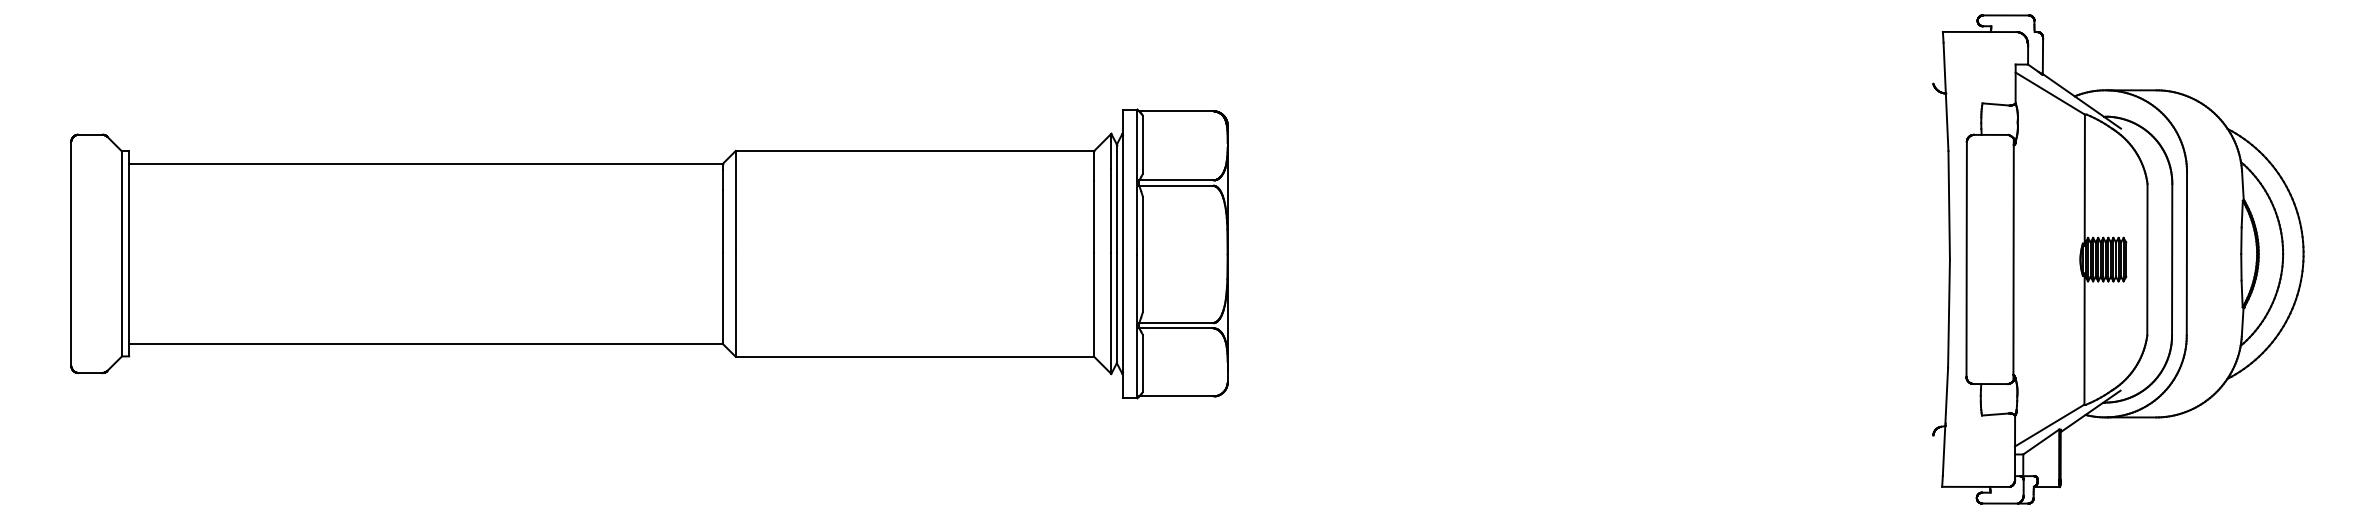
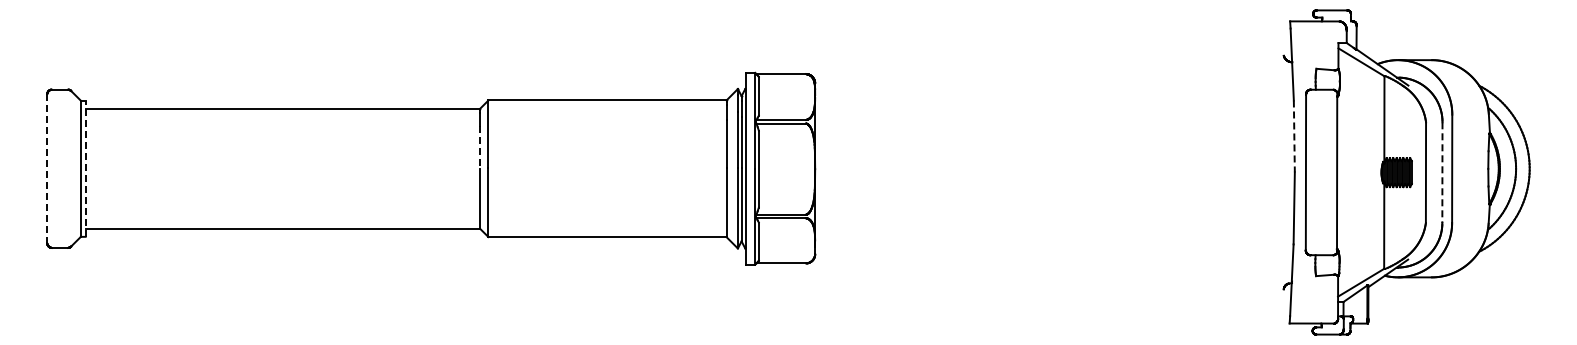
line: (1949, 205) -> (1294, 136), solid -> dashed
line: (723, 221) -> (480, 147), solid -> dashed
line: (128, 253) -> (85, 168), solid -> dashed
line: (71, 254) -> (47, 169), solid -> dashed
line: (2172, 261) -> (1442, 173), solid -> dashed

